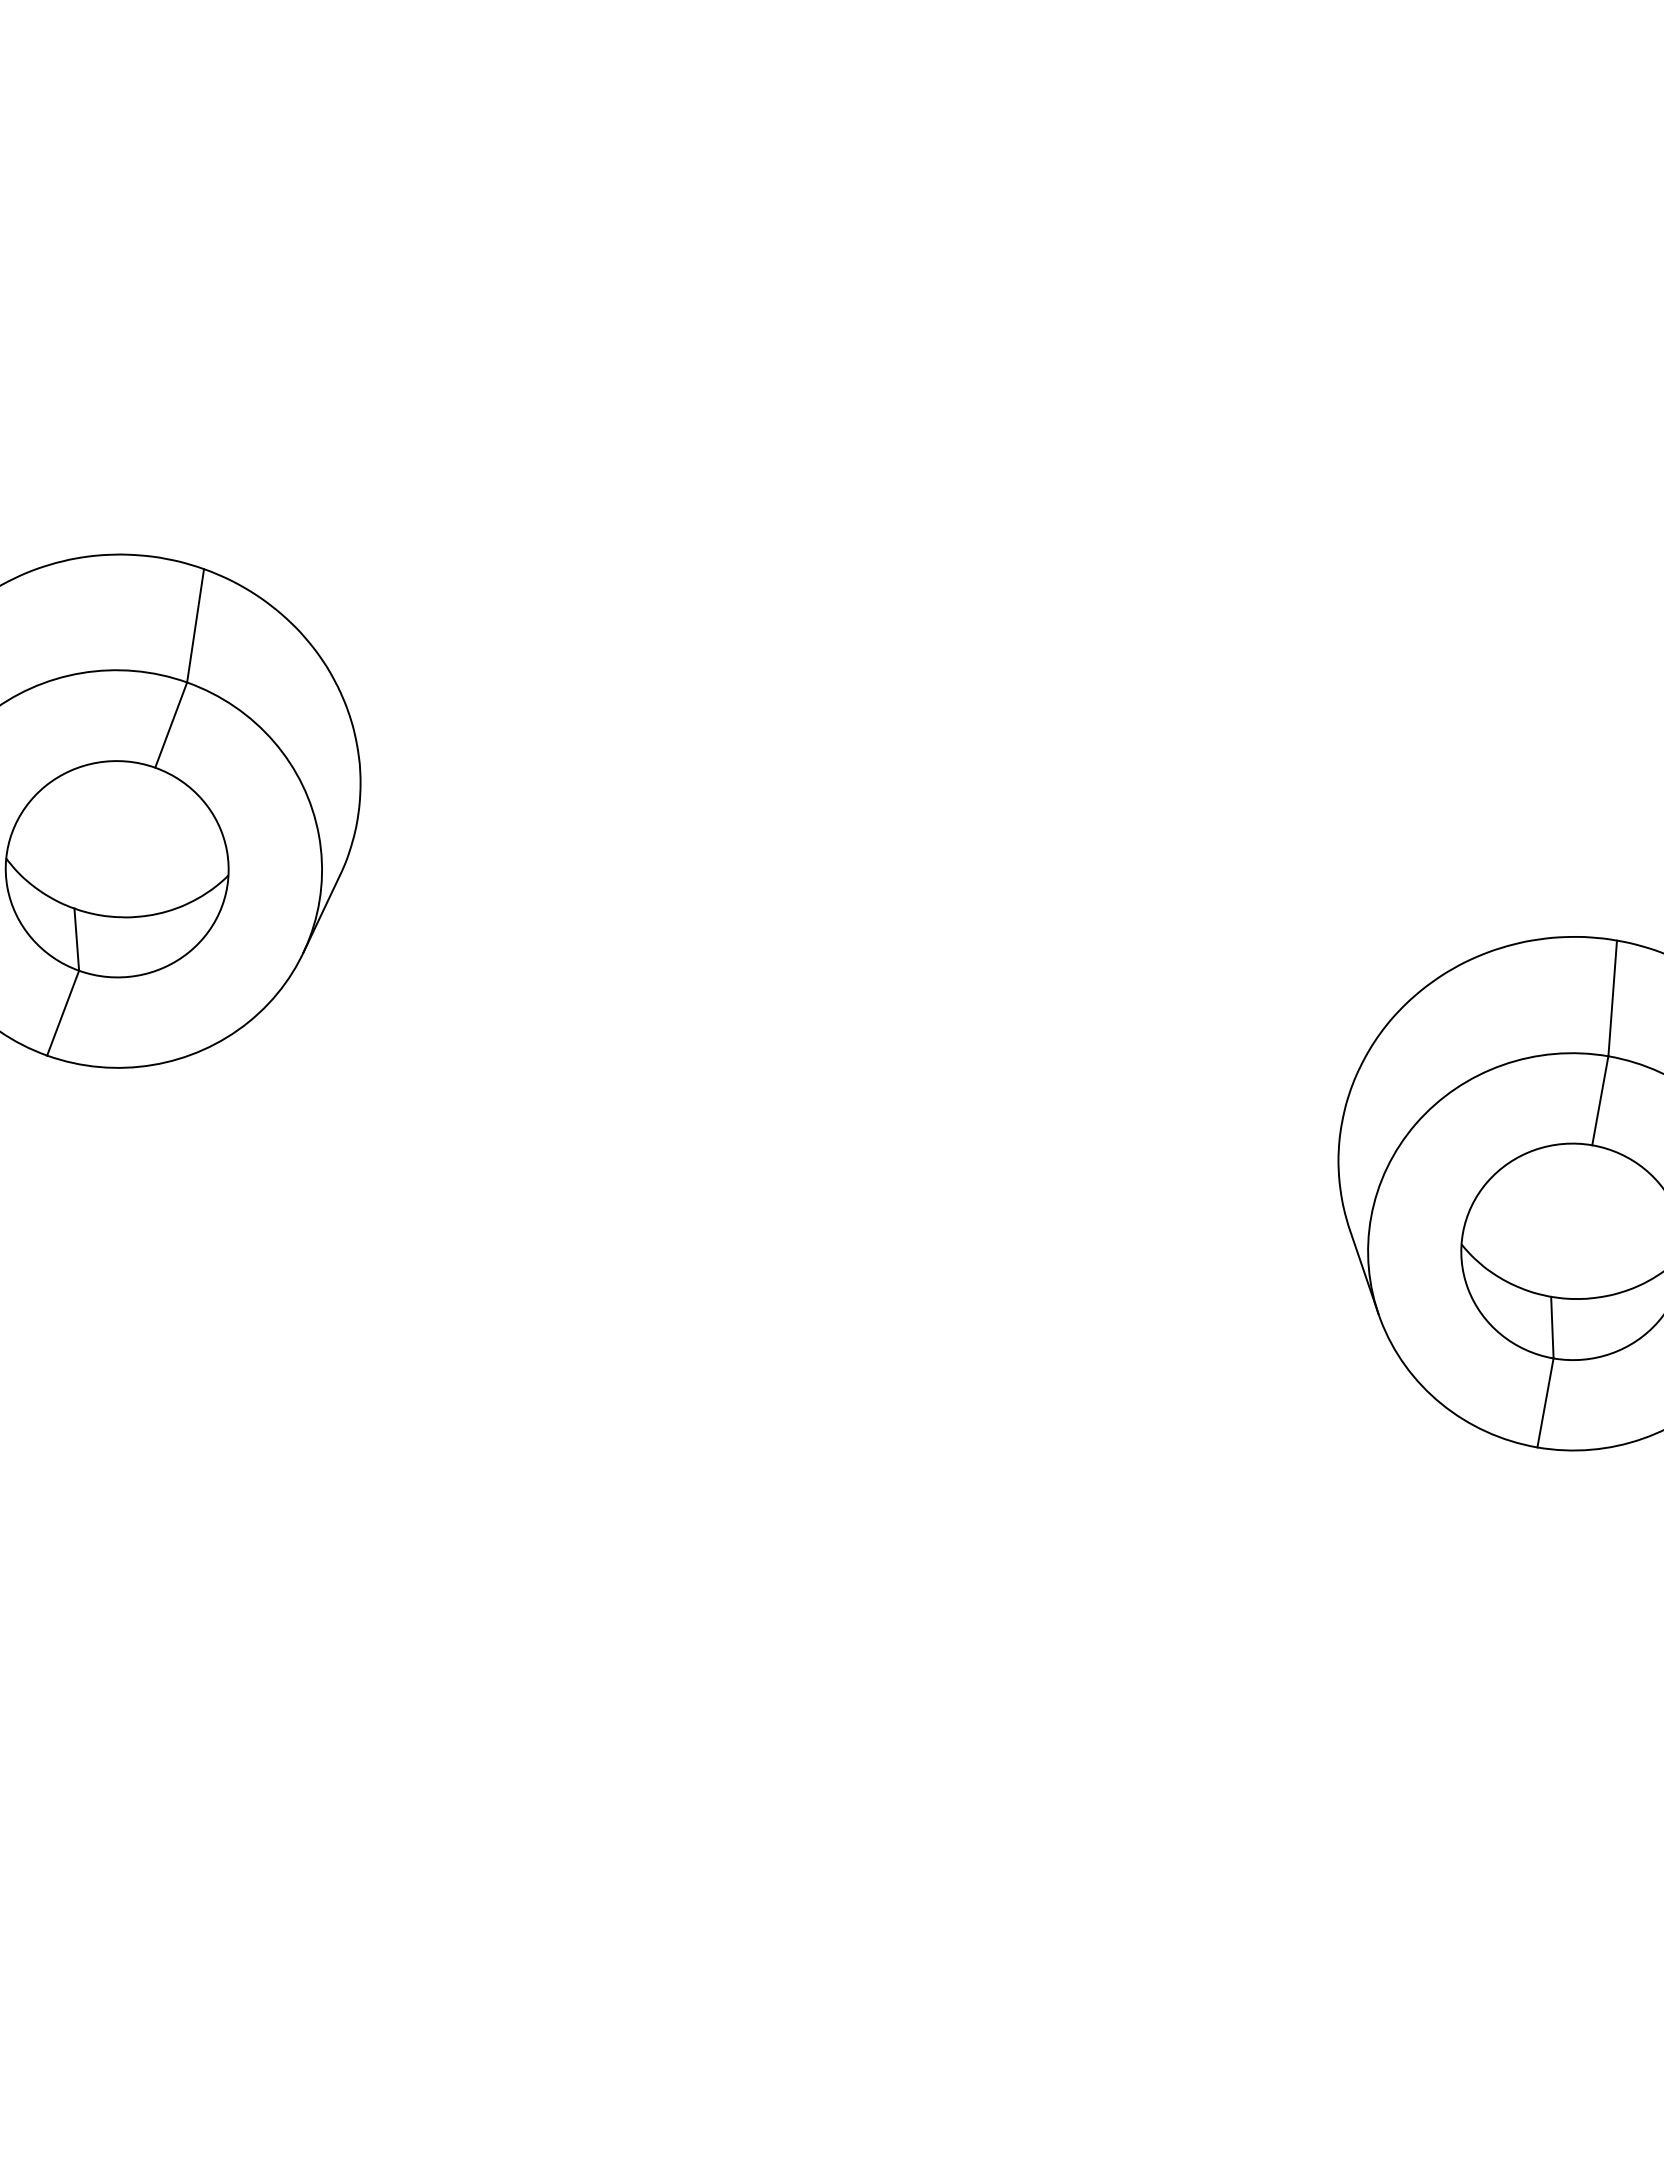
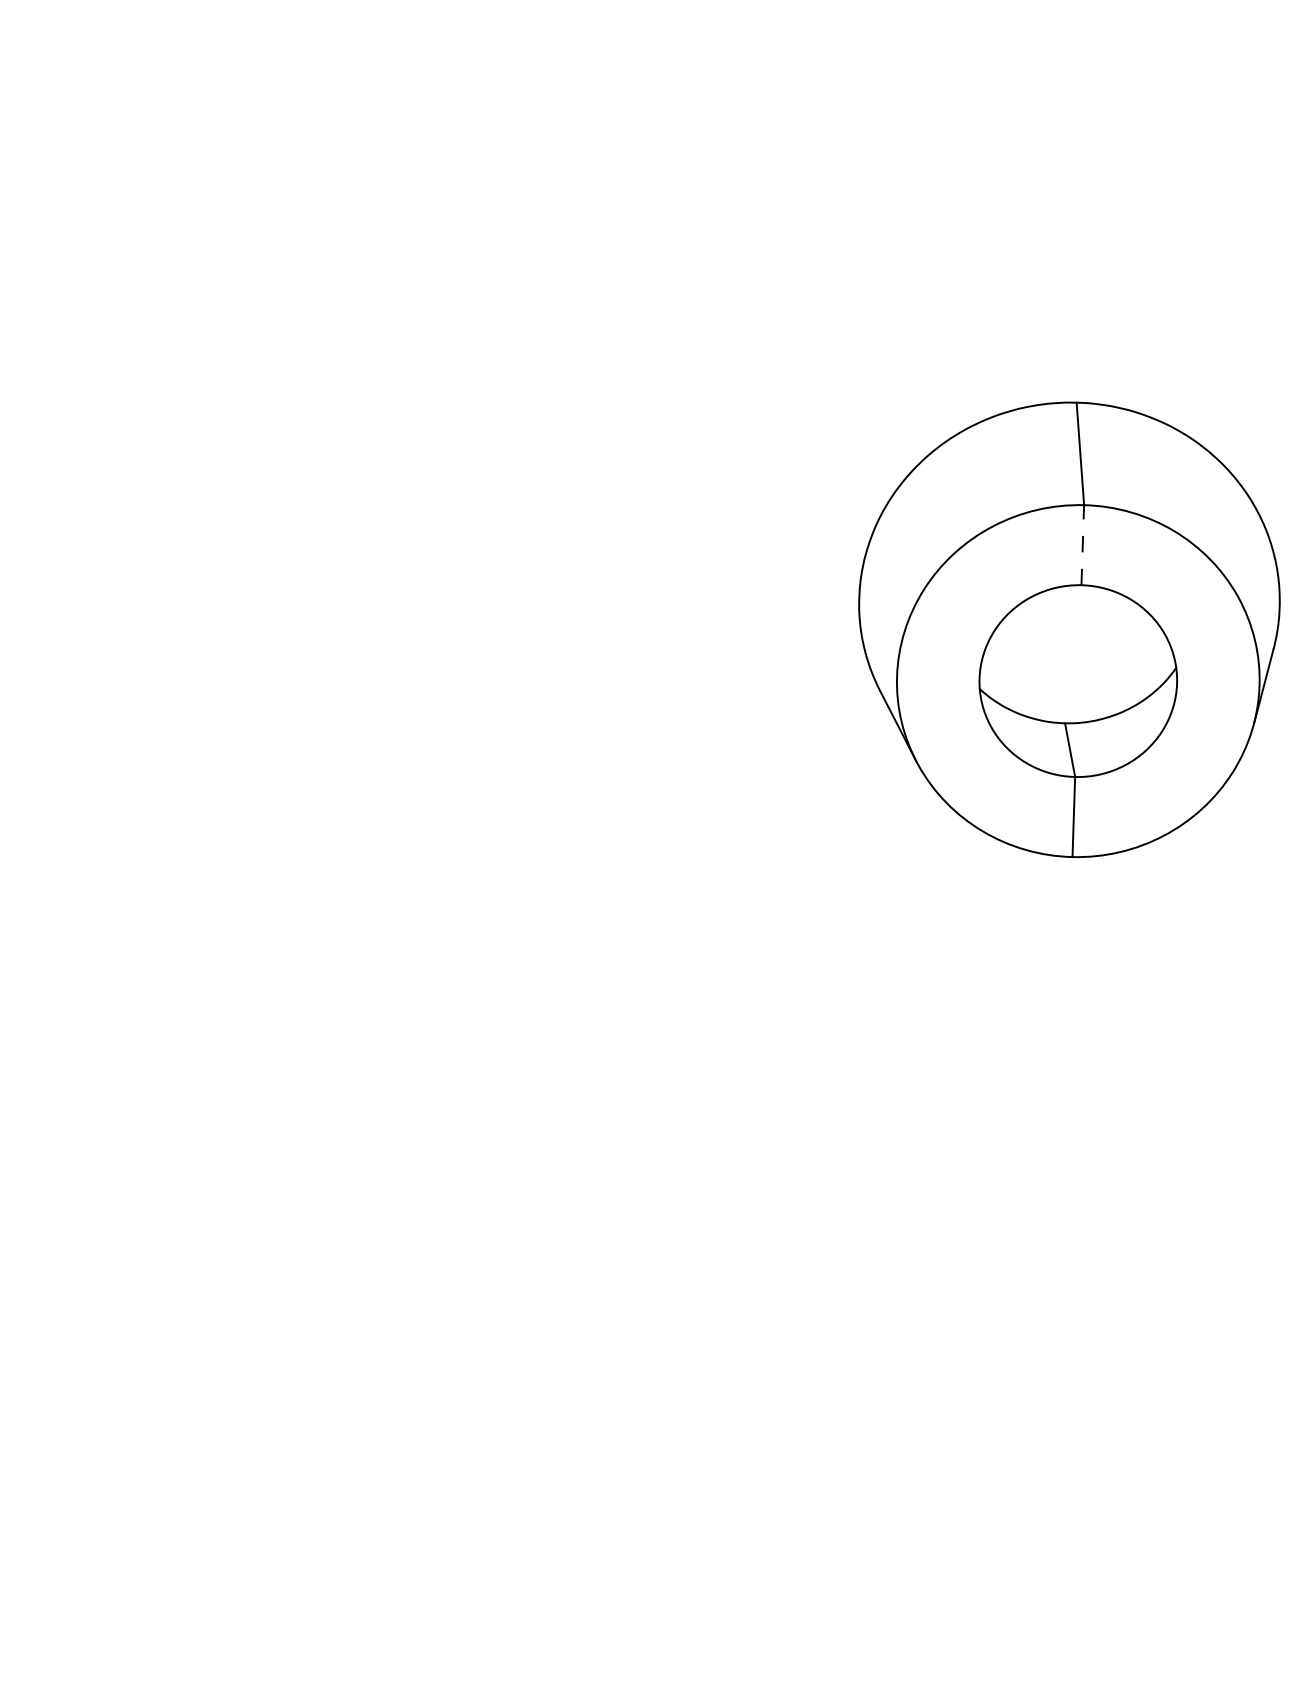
line: (1600, 1100) -> (1082, 544), solid -> dashed

